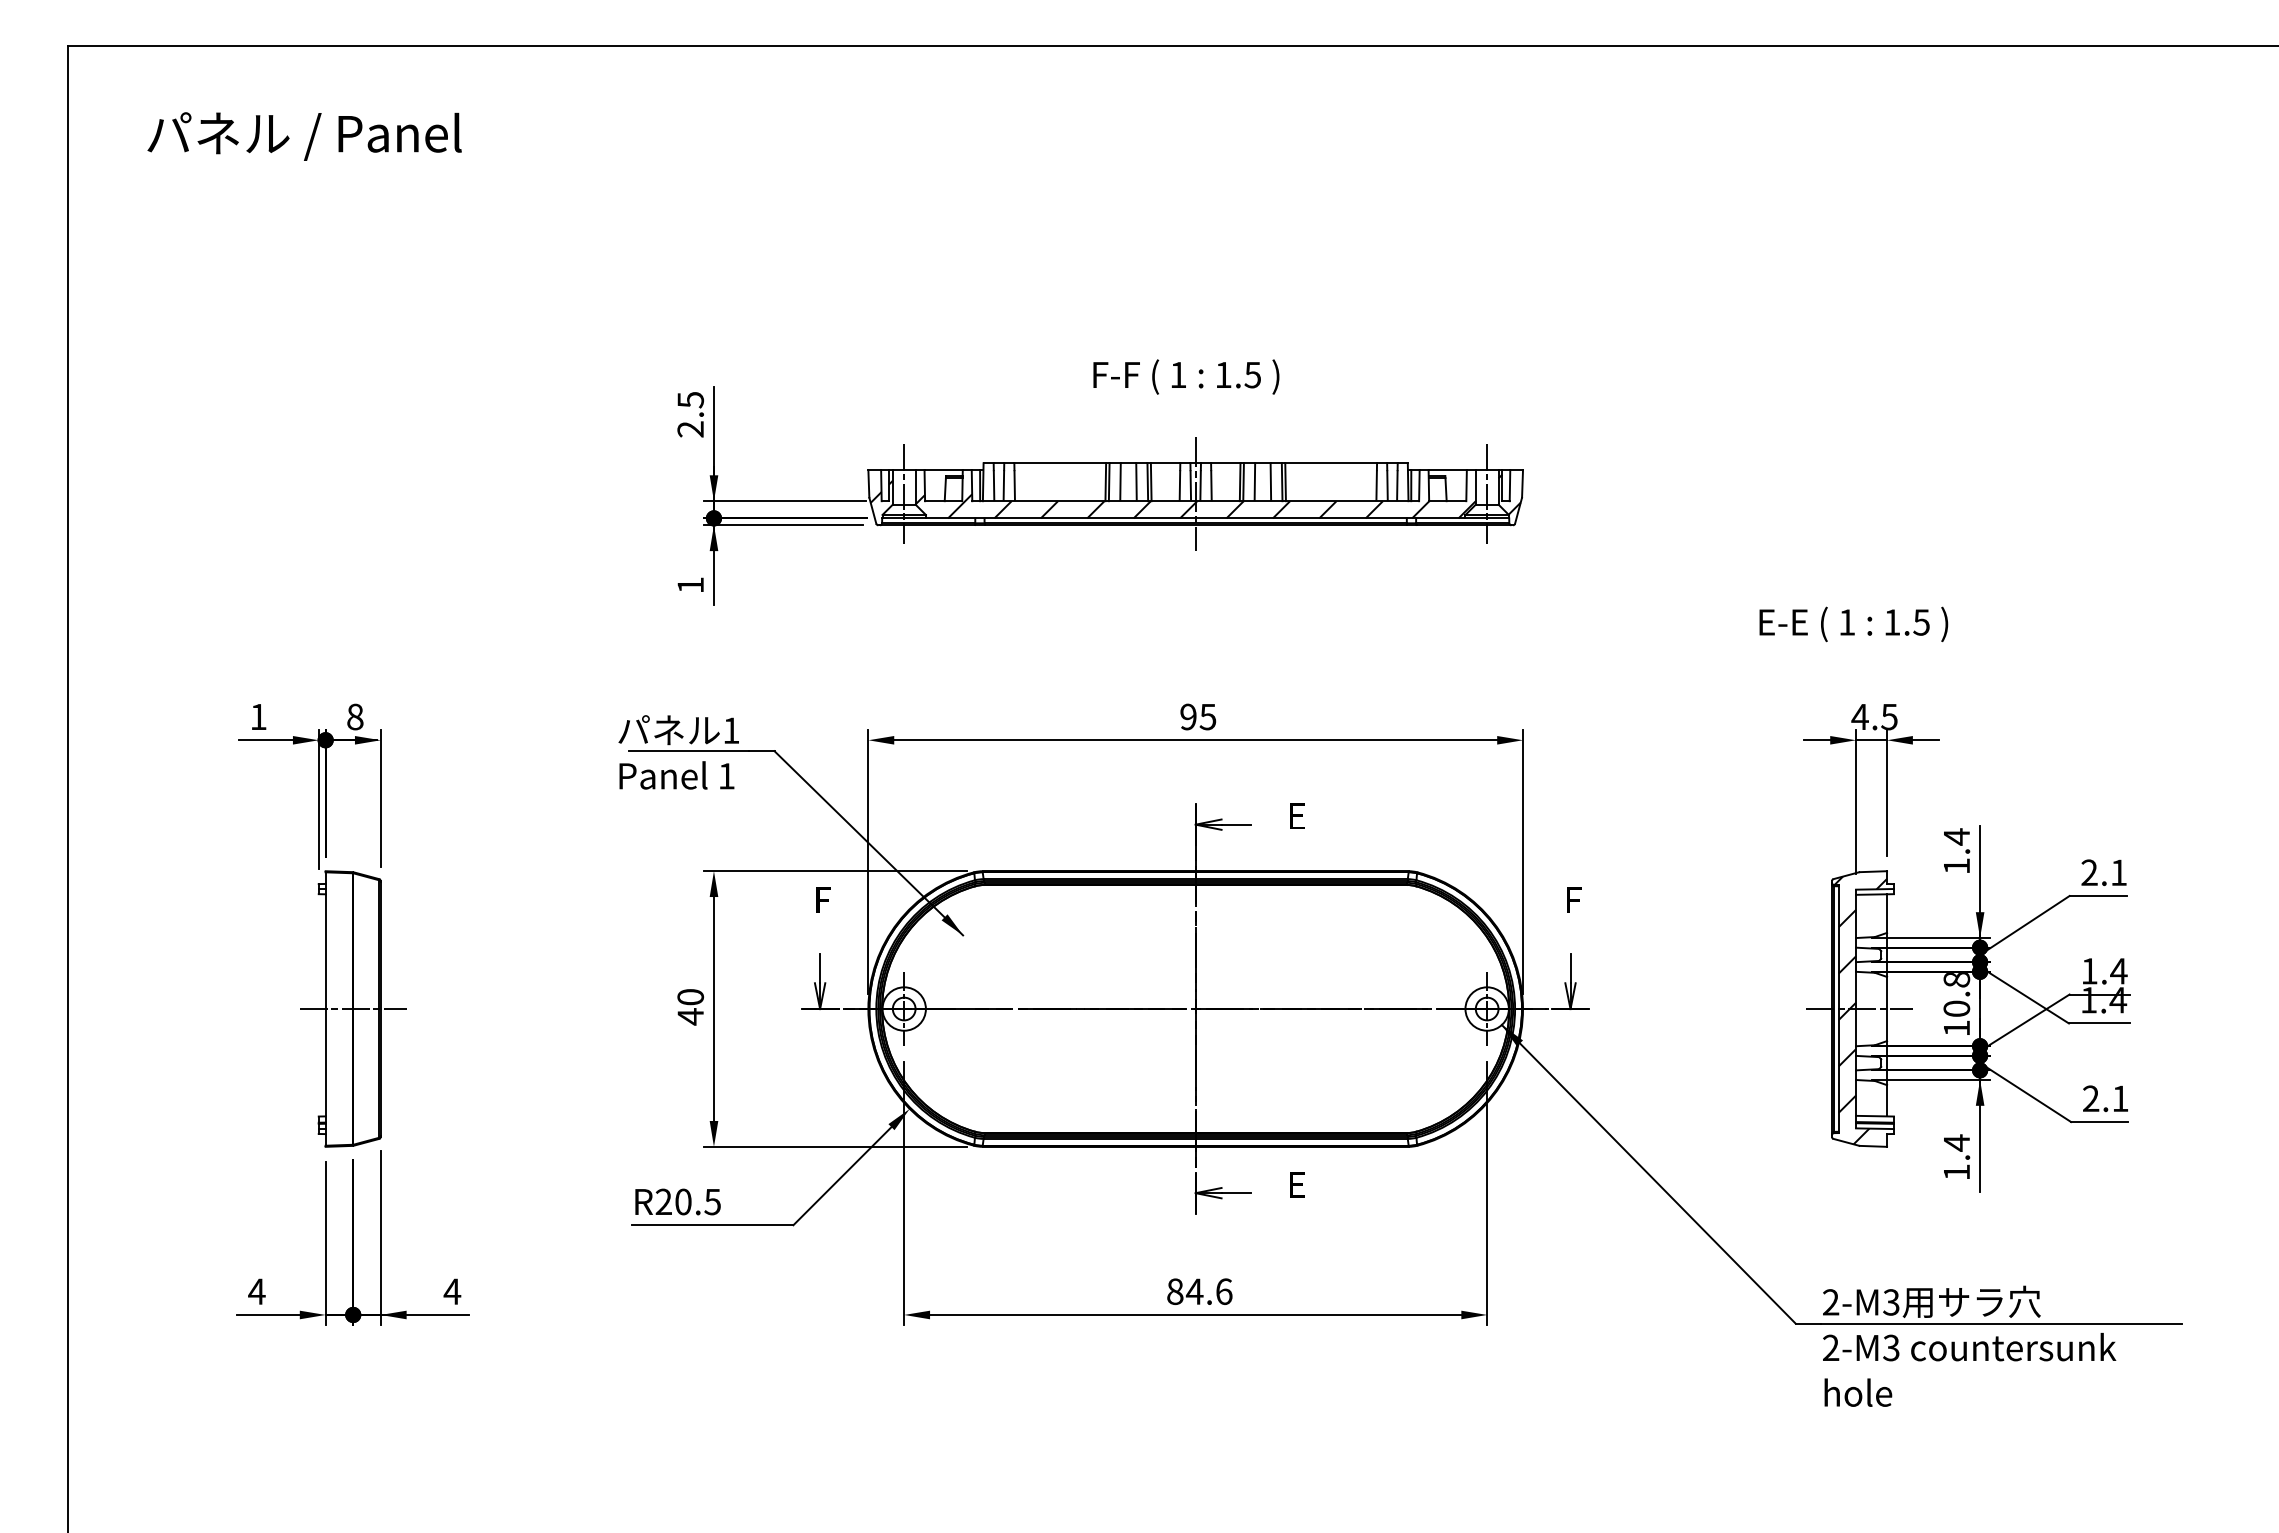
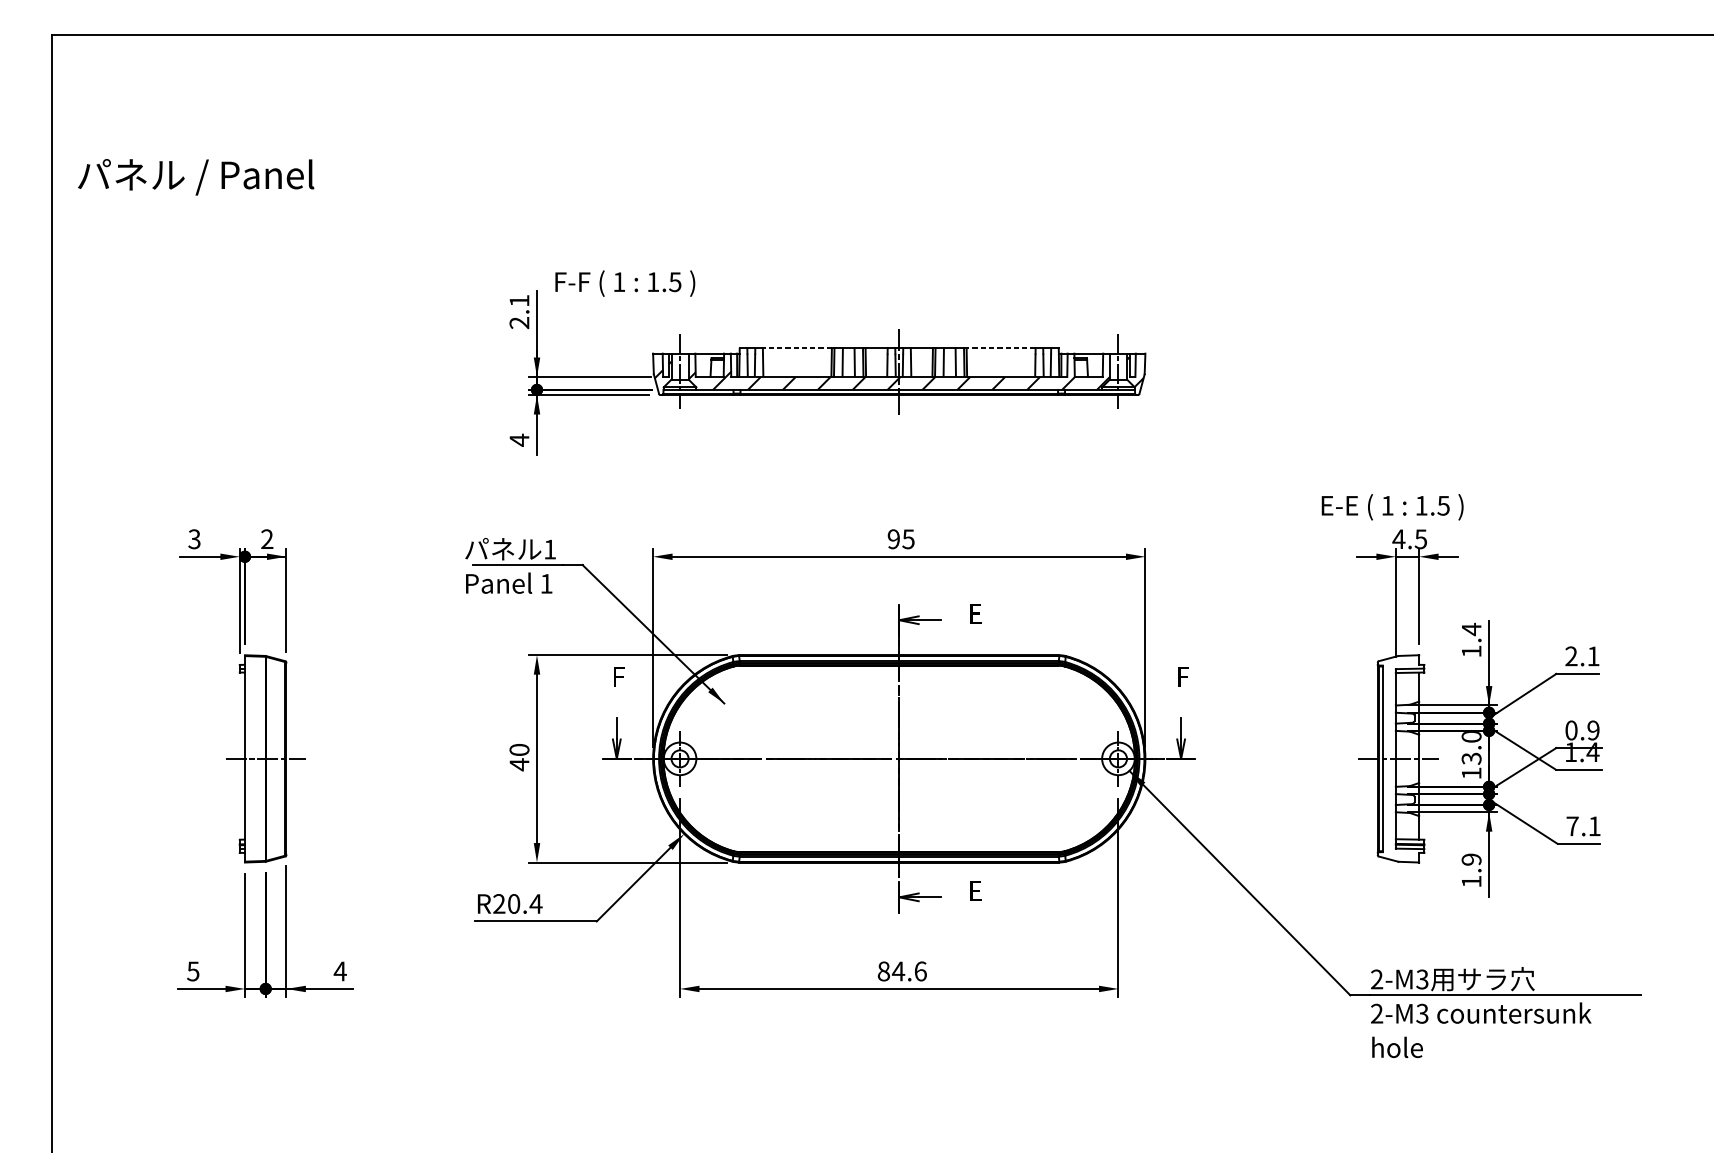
text: (304, 136) -> (195, 177), moved
text: (1186, 376) -> (625, 283), moved
text: (690, 400) -> (519, 301), 2.5 -> 2.1
line: (1060, 463) -> (797, 348), solid -> dashed
line: (1331, 463) -> (1001, 348), solid -> dashed
text: (690, 585) -> (519, 440), 1 -> 4
text: (1853, 624) -> (1392, 507), moved
text: (258, 716) -> (194, 538), 1 -> 3
text: (355, 716) -> (267, 538), 8 -> 2
text: (2104, 971) -> (1582, 730), 1.4 -> 0.9
text: (1956, 995) -> (1471, 748), 10.8 -> 13.0
hatch: (1860, 1010) -> (1399, 759), removed
text: (2091, 1098) -> (1572, 826), 2.1 -> 7.1
text: (1956, 1142) -> (1471, 859), 1.4 -> 1.9
text: (712, 1202) -> (535, 904), R20.5 -> R20.4
text: (256, 1291) -> (192, 971), 4 -> 5

